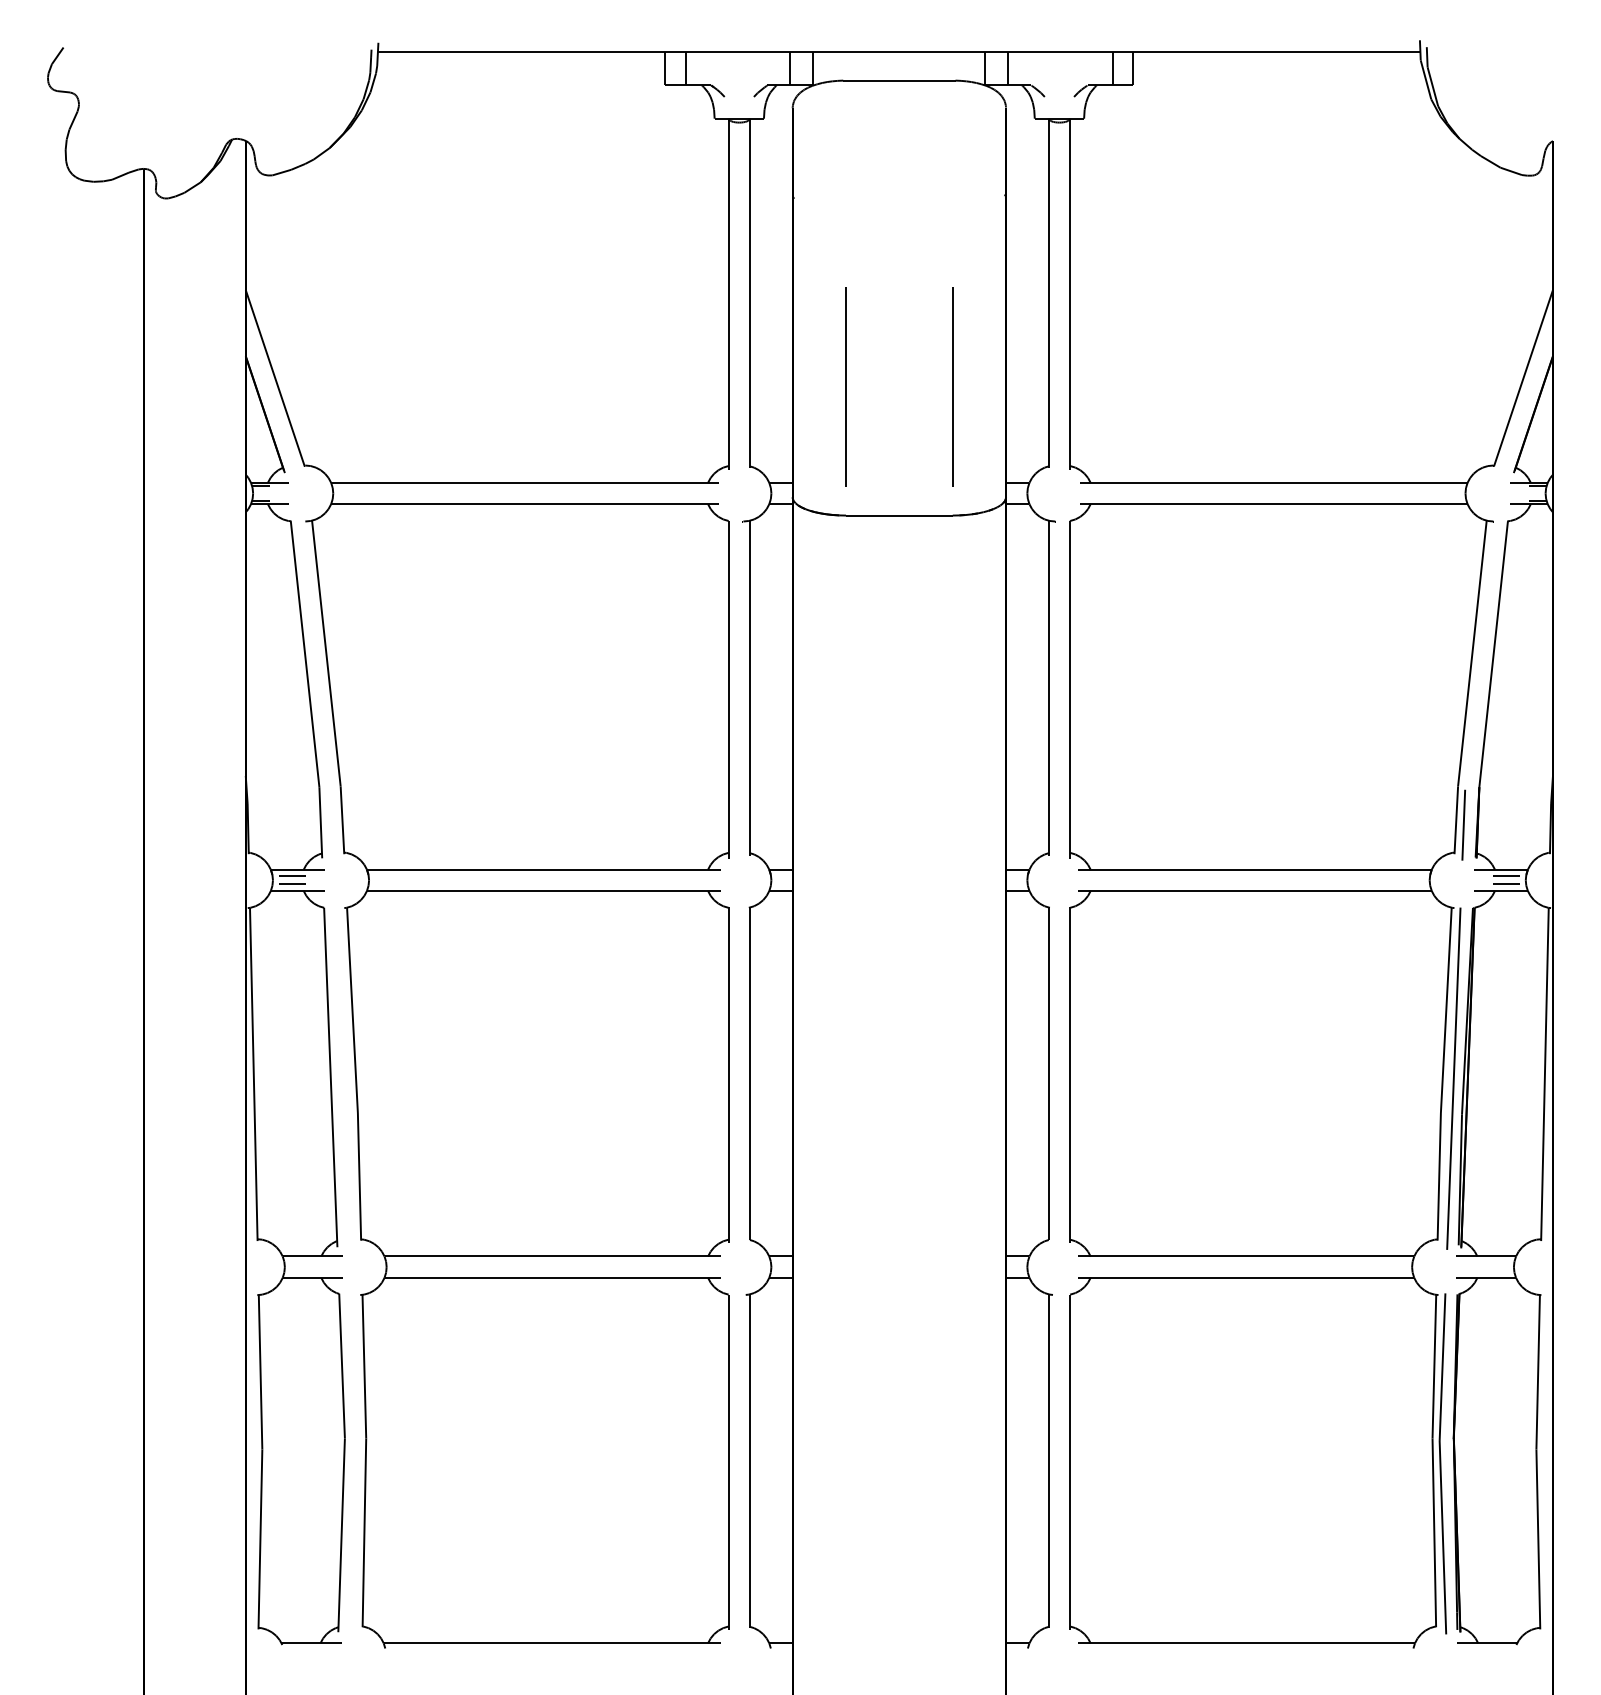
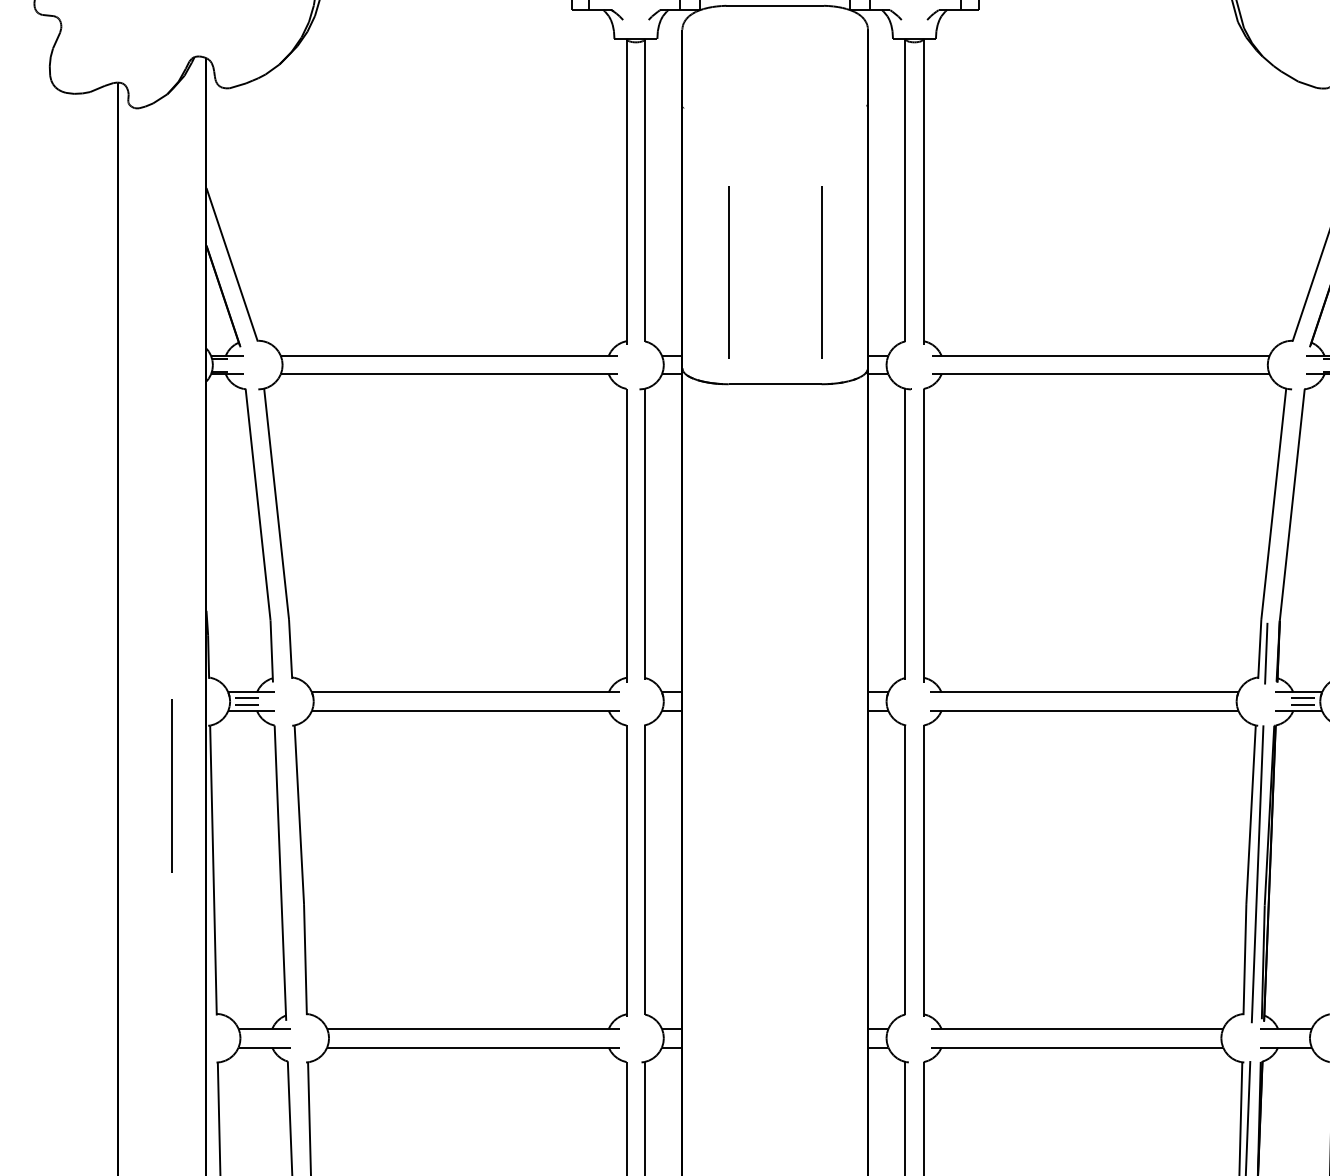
line: (205, 976) -> (171, 785), added

